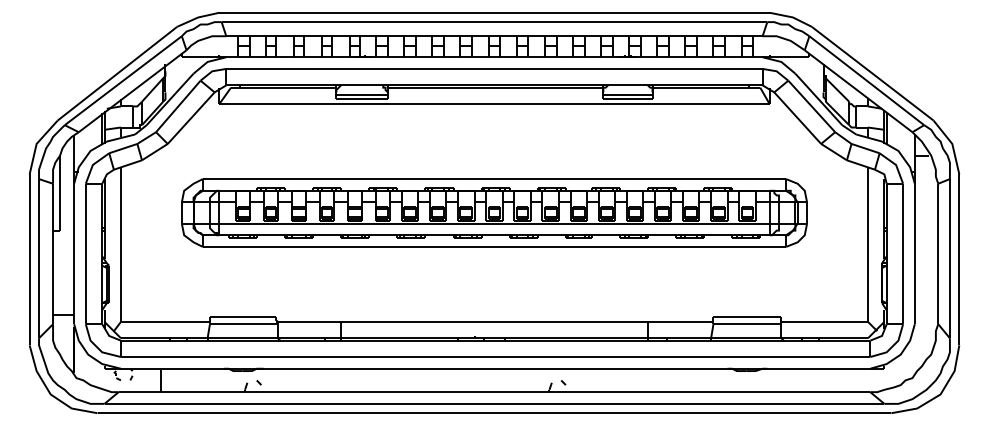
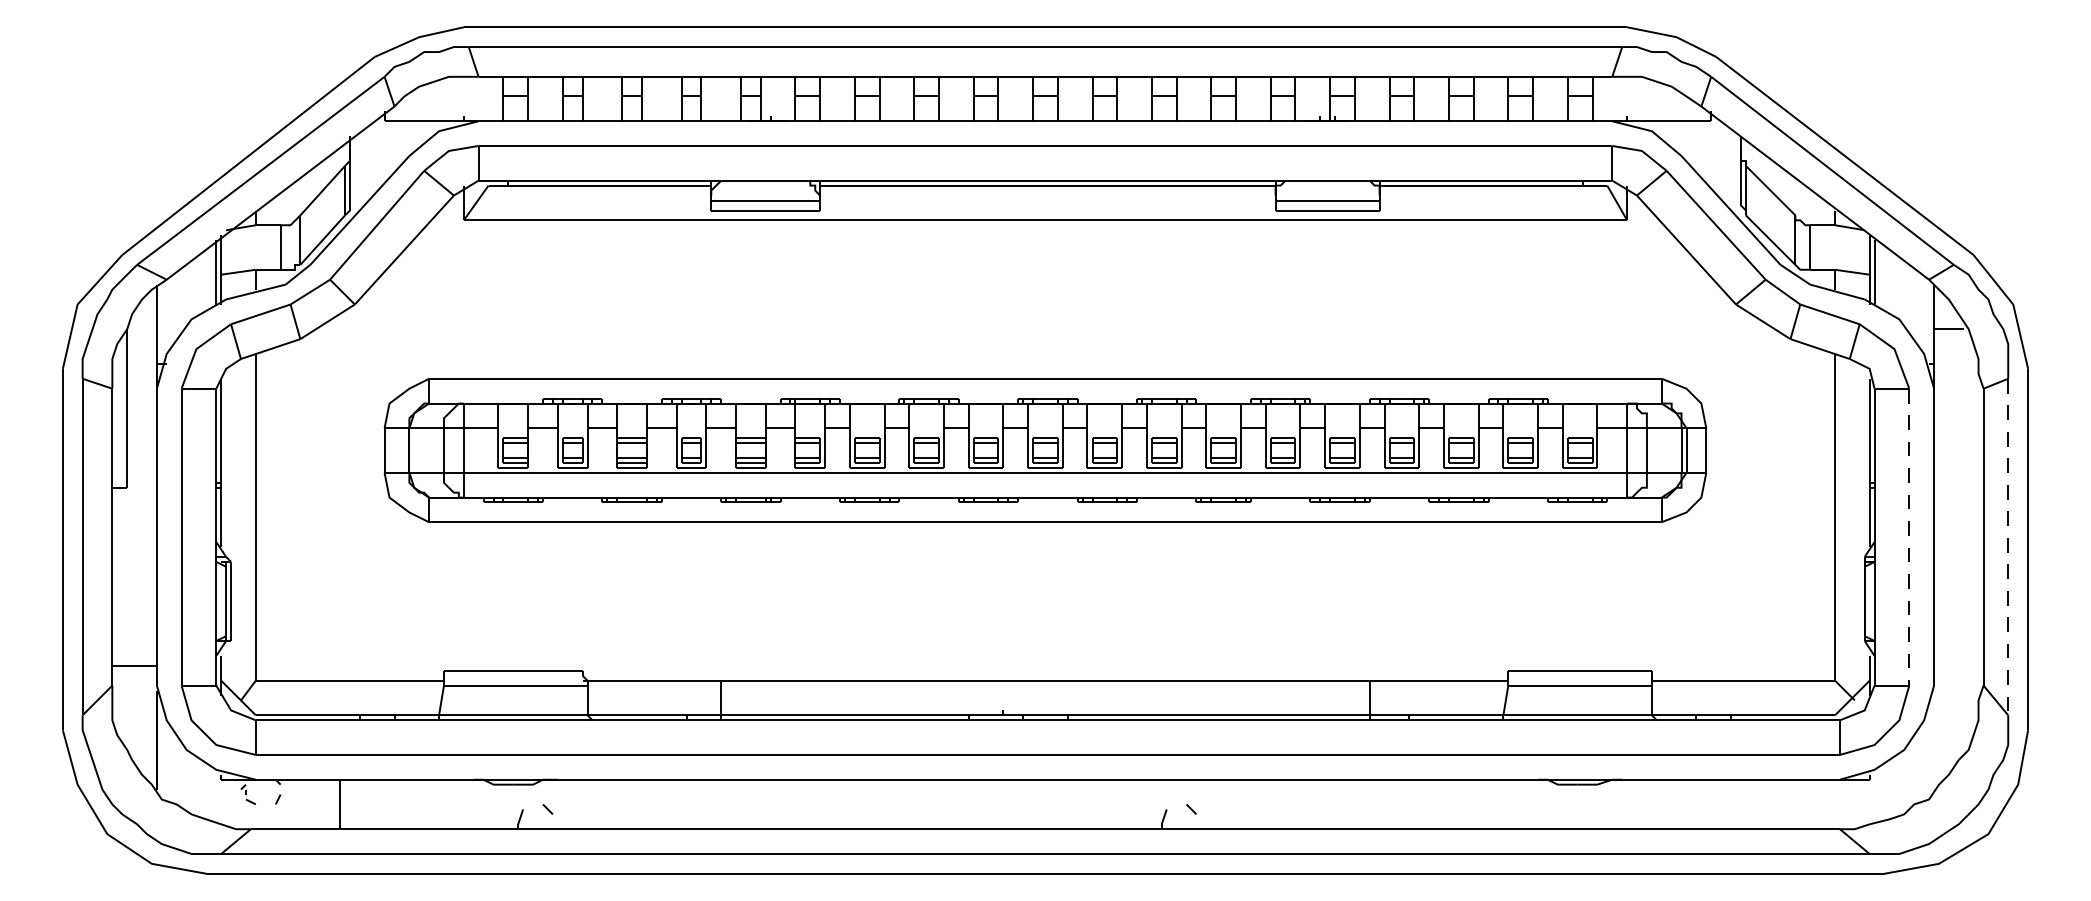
line: (903, 254) -> (1910, 538), solid -> dashed
line: (949, 258) -> (2007, 546), solid -> dashed

